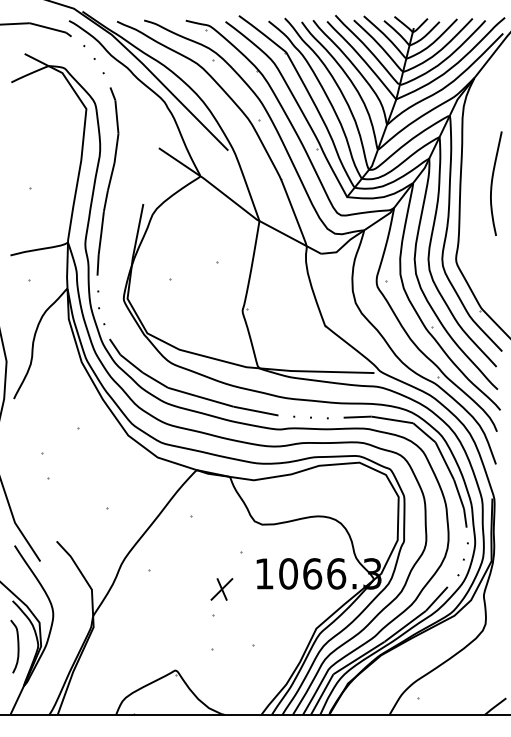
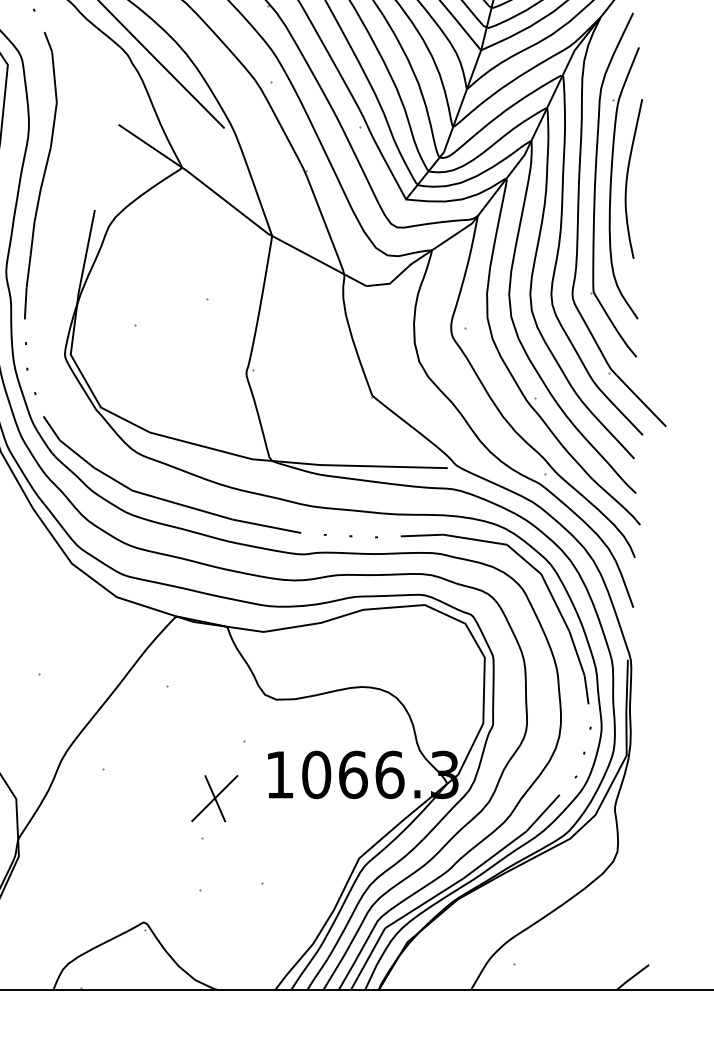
part: (483, 187) -> (614, 184), added
part: (221, 589) -> (214, 798), size x1.43

